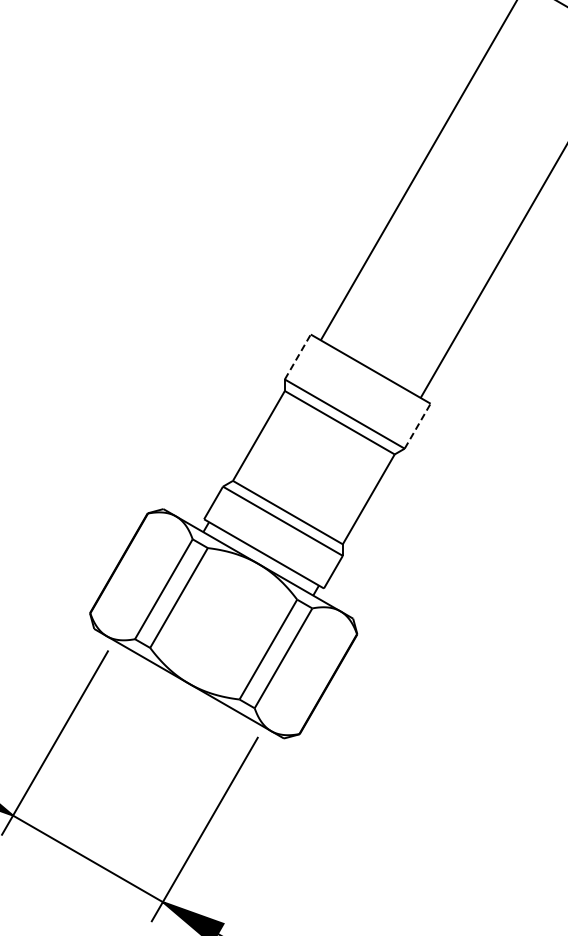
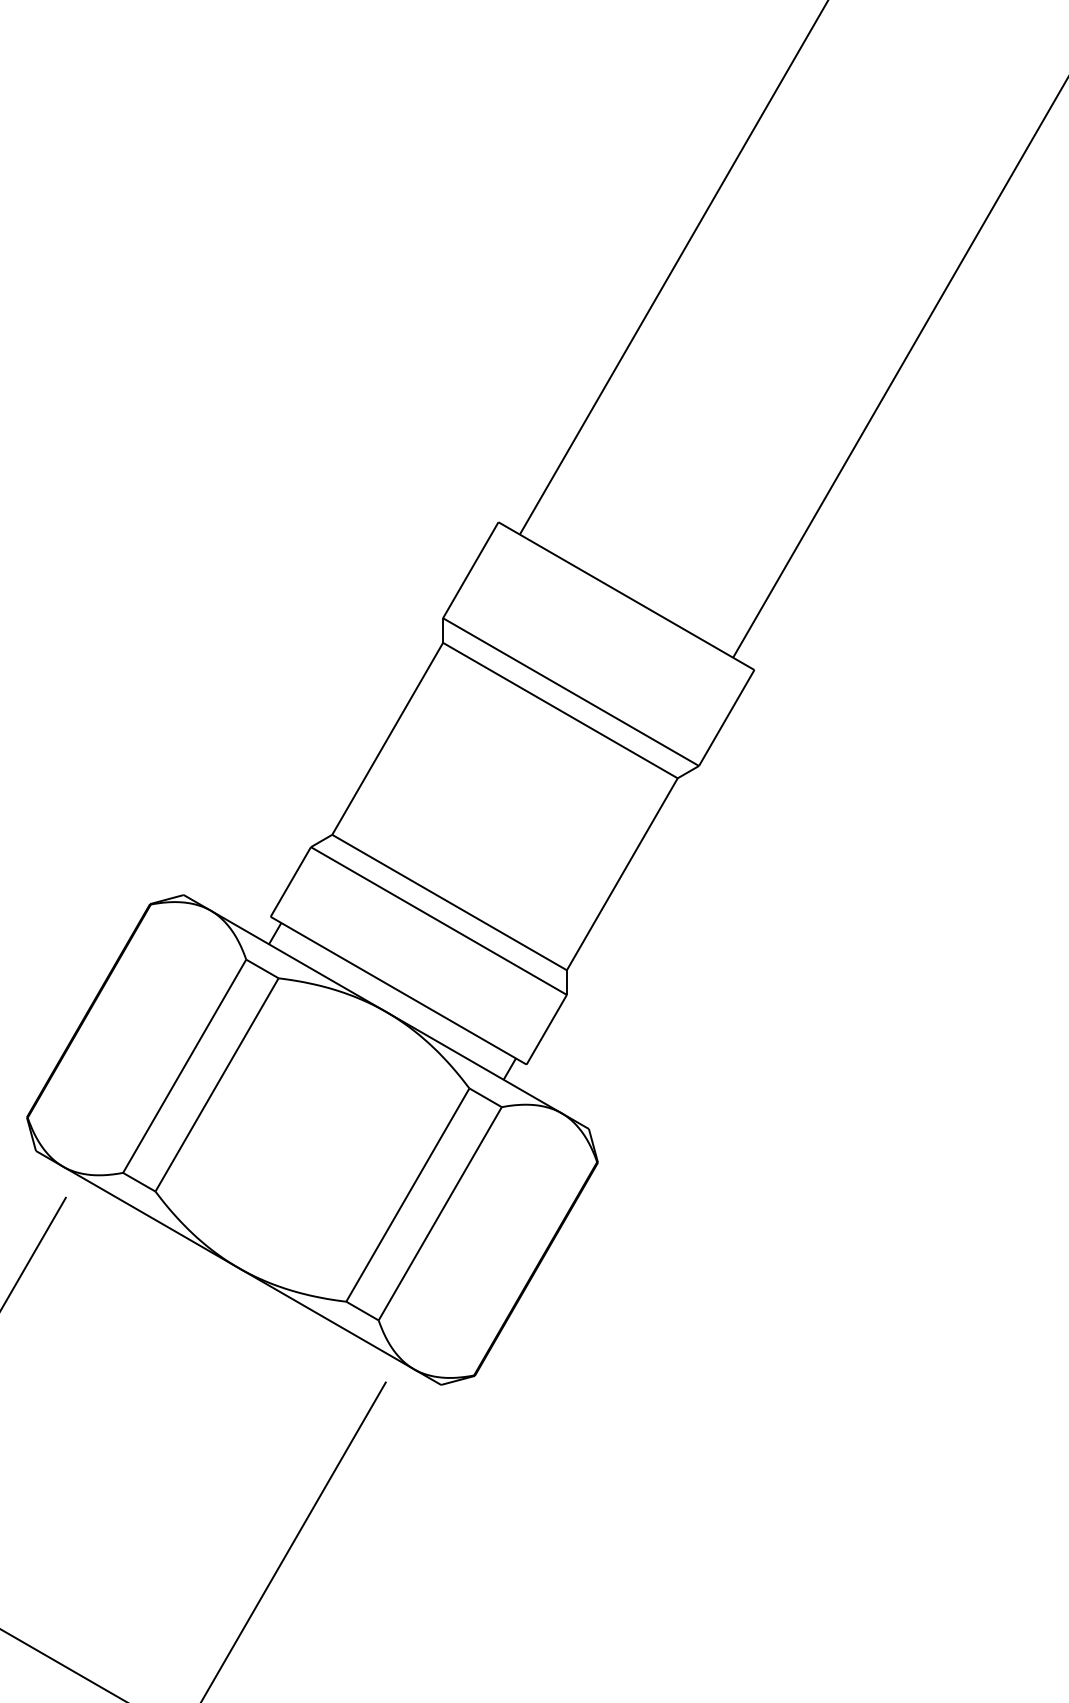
line: (297, 357) -> (470, 571), dashed -> solid
line: (417, 426) -> (726, 718), dashed -> solid

